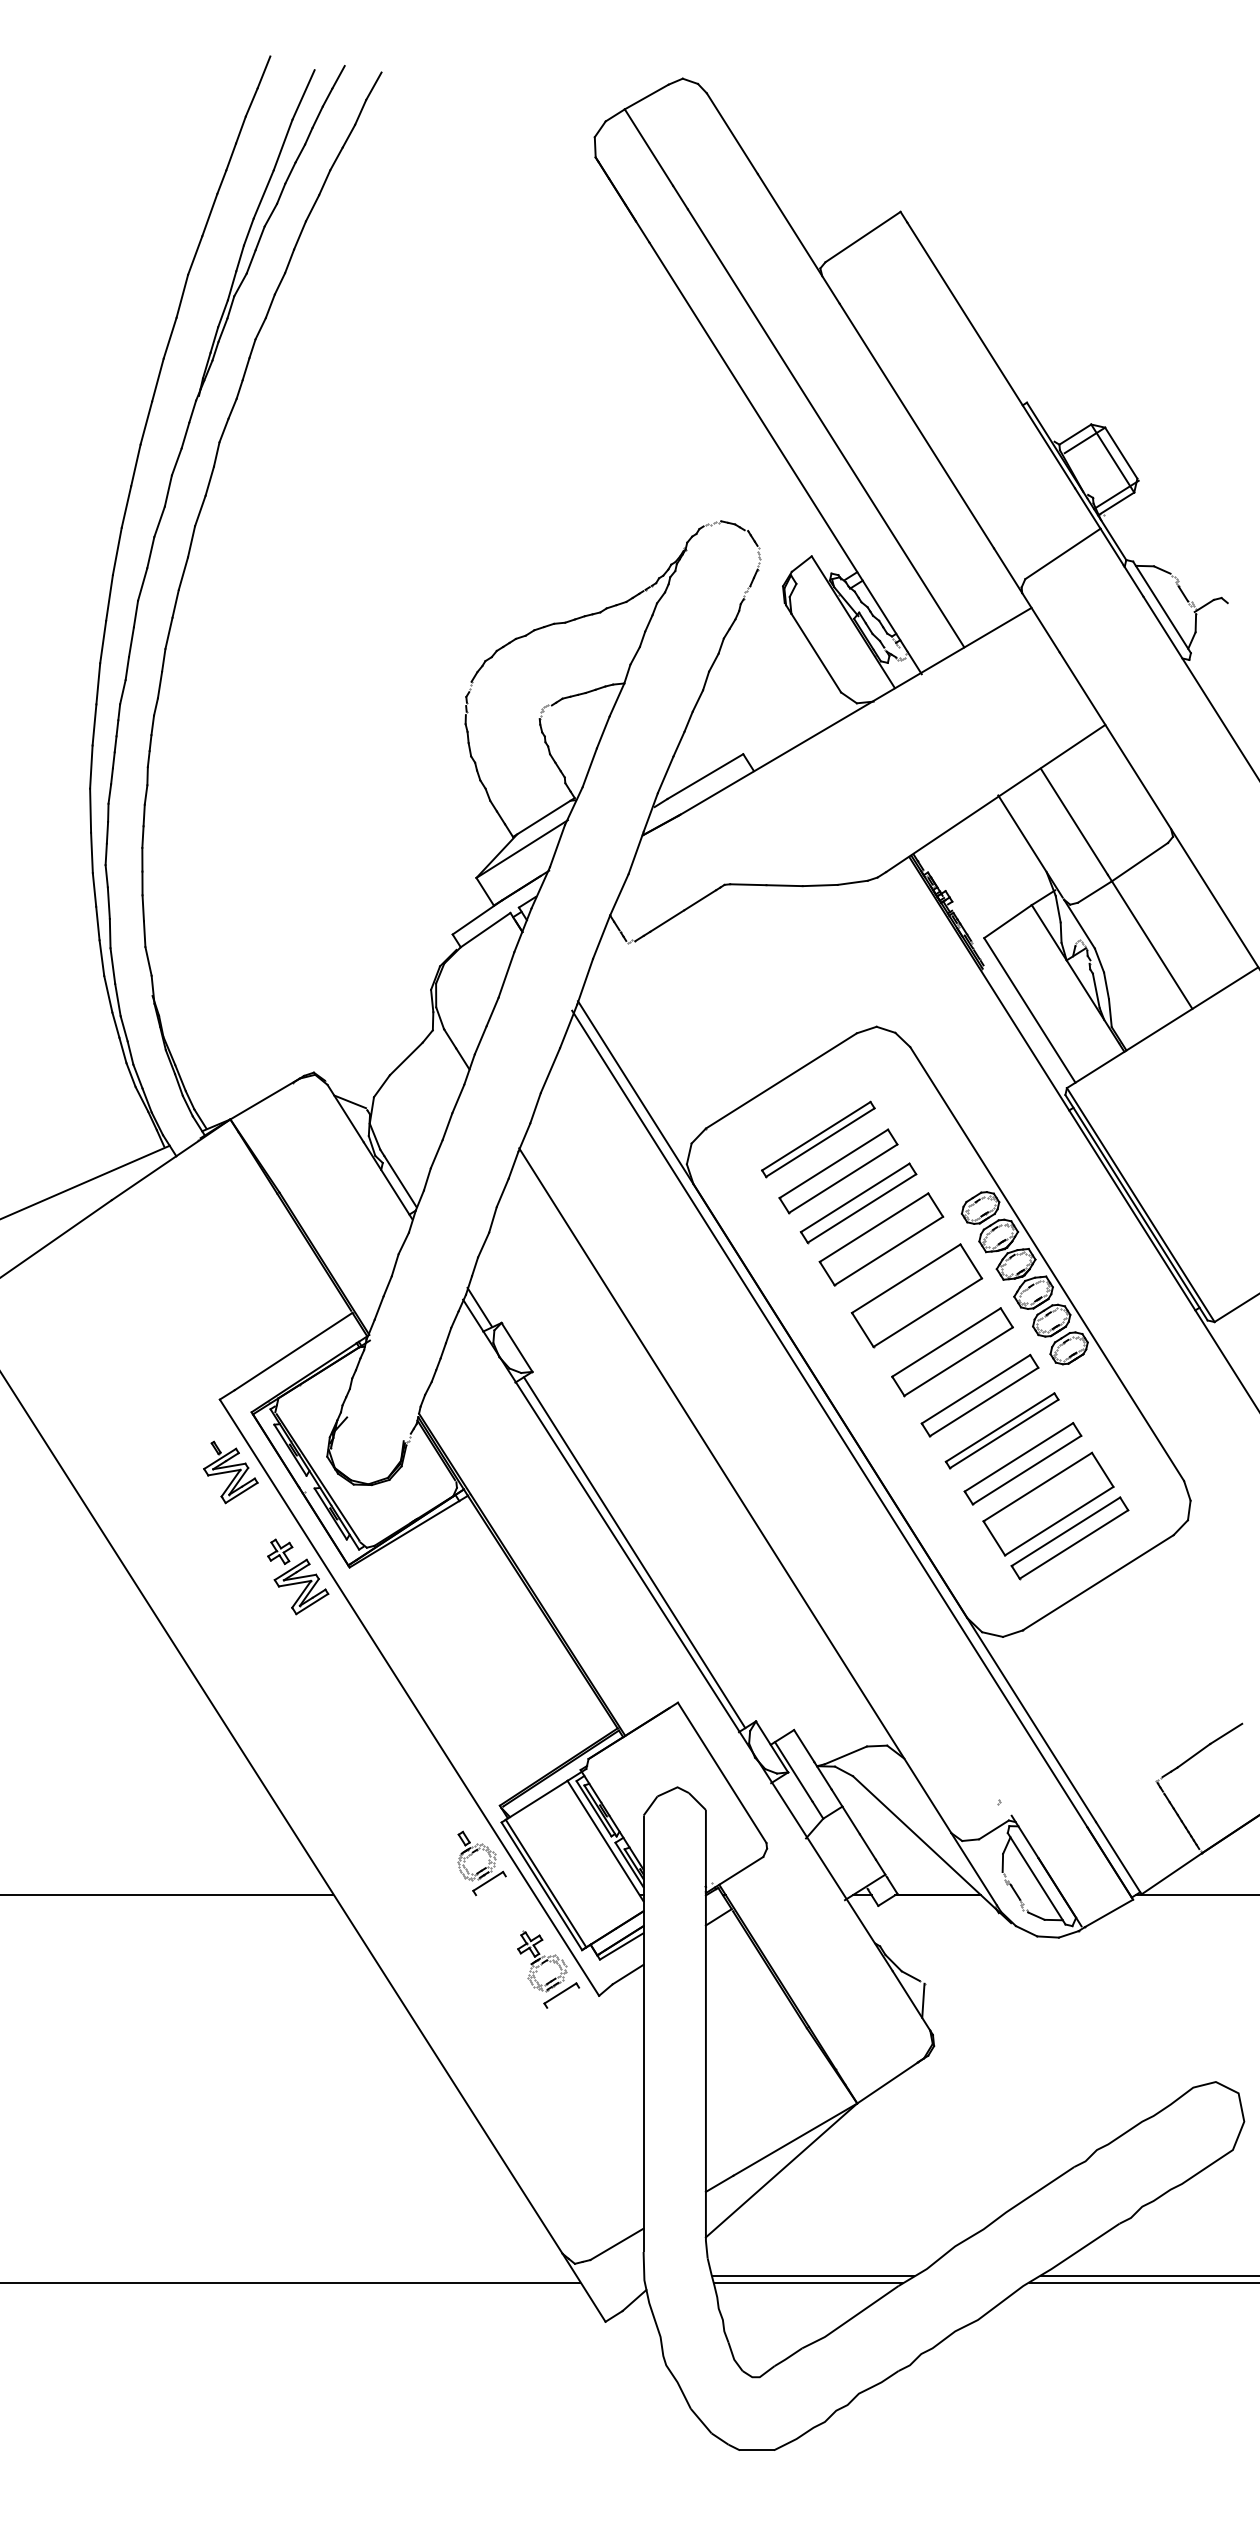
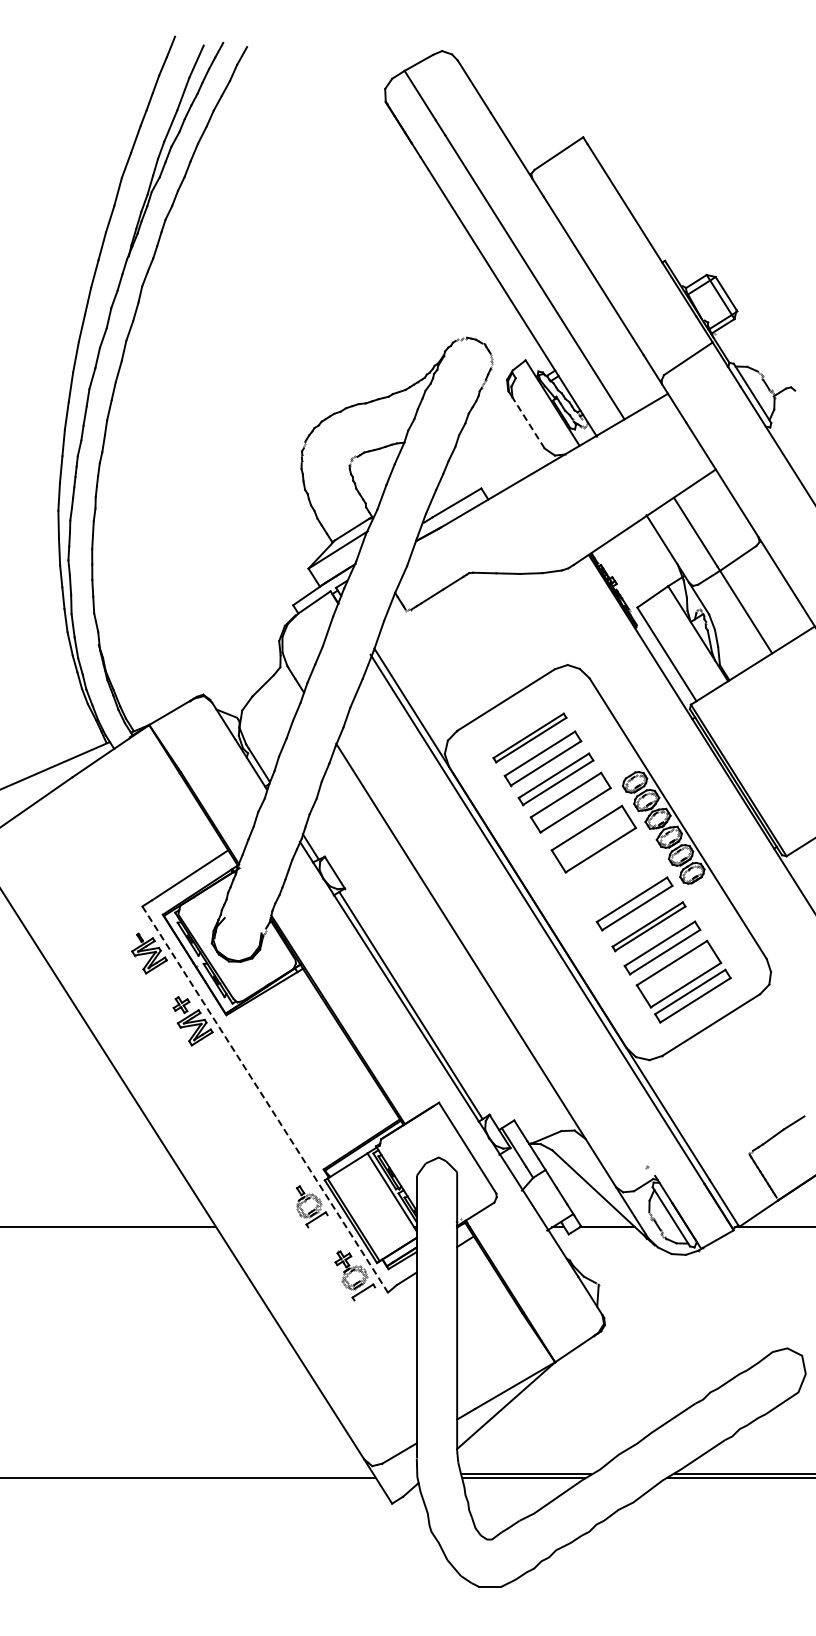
line: (816, 652) -> (528, 422), solid -> dashed
part: (951, 1351) -> (616, 875), removed
line: (409, 1697) -> (265, 1099), solid -> dashed

